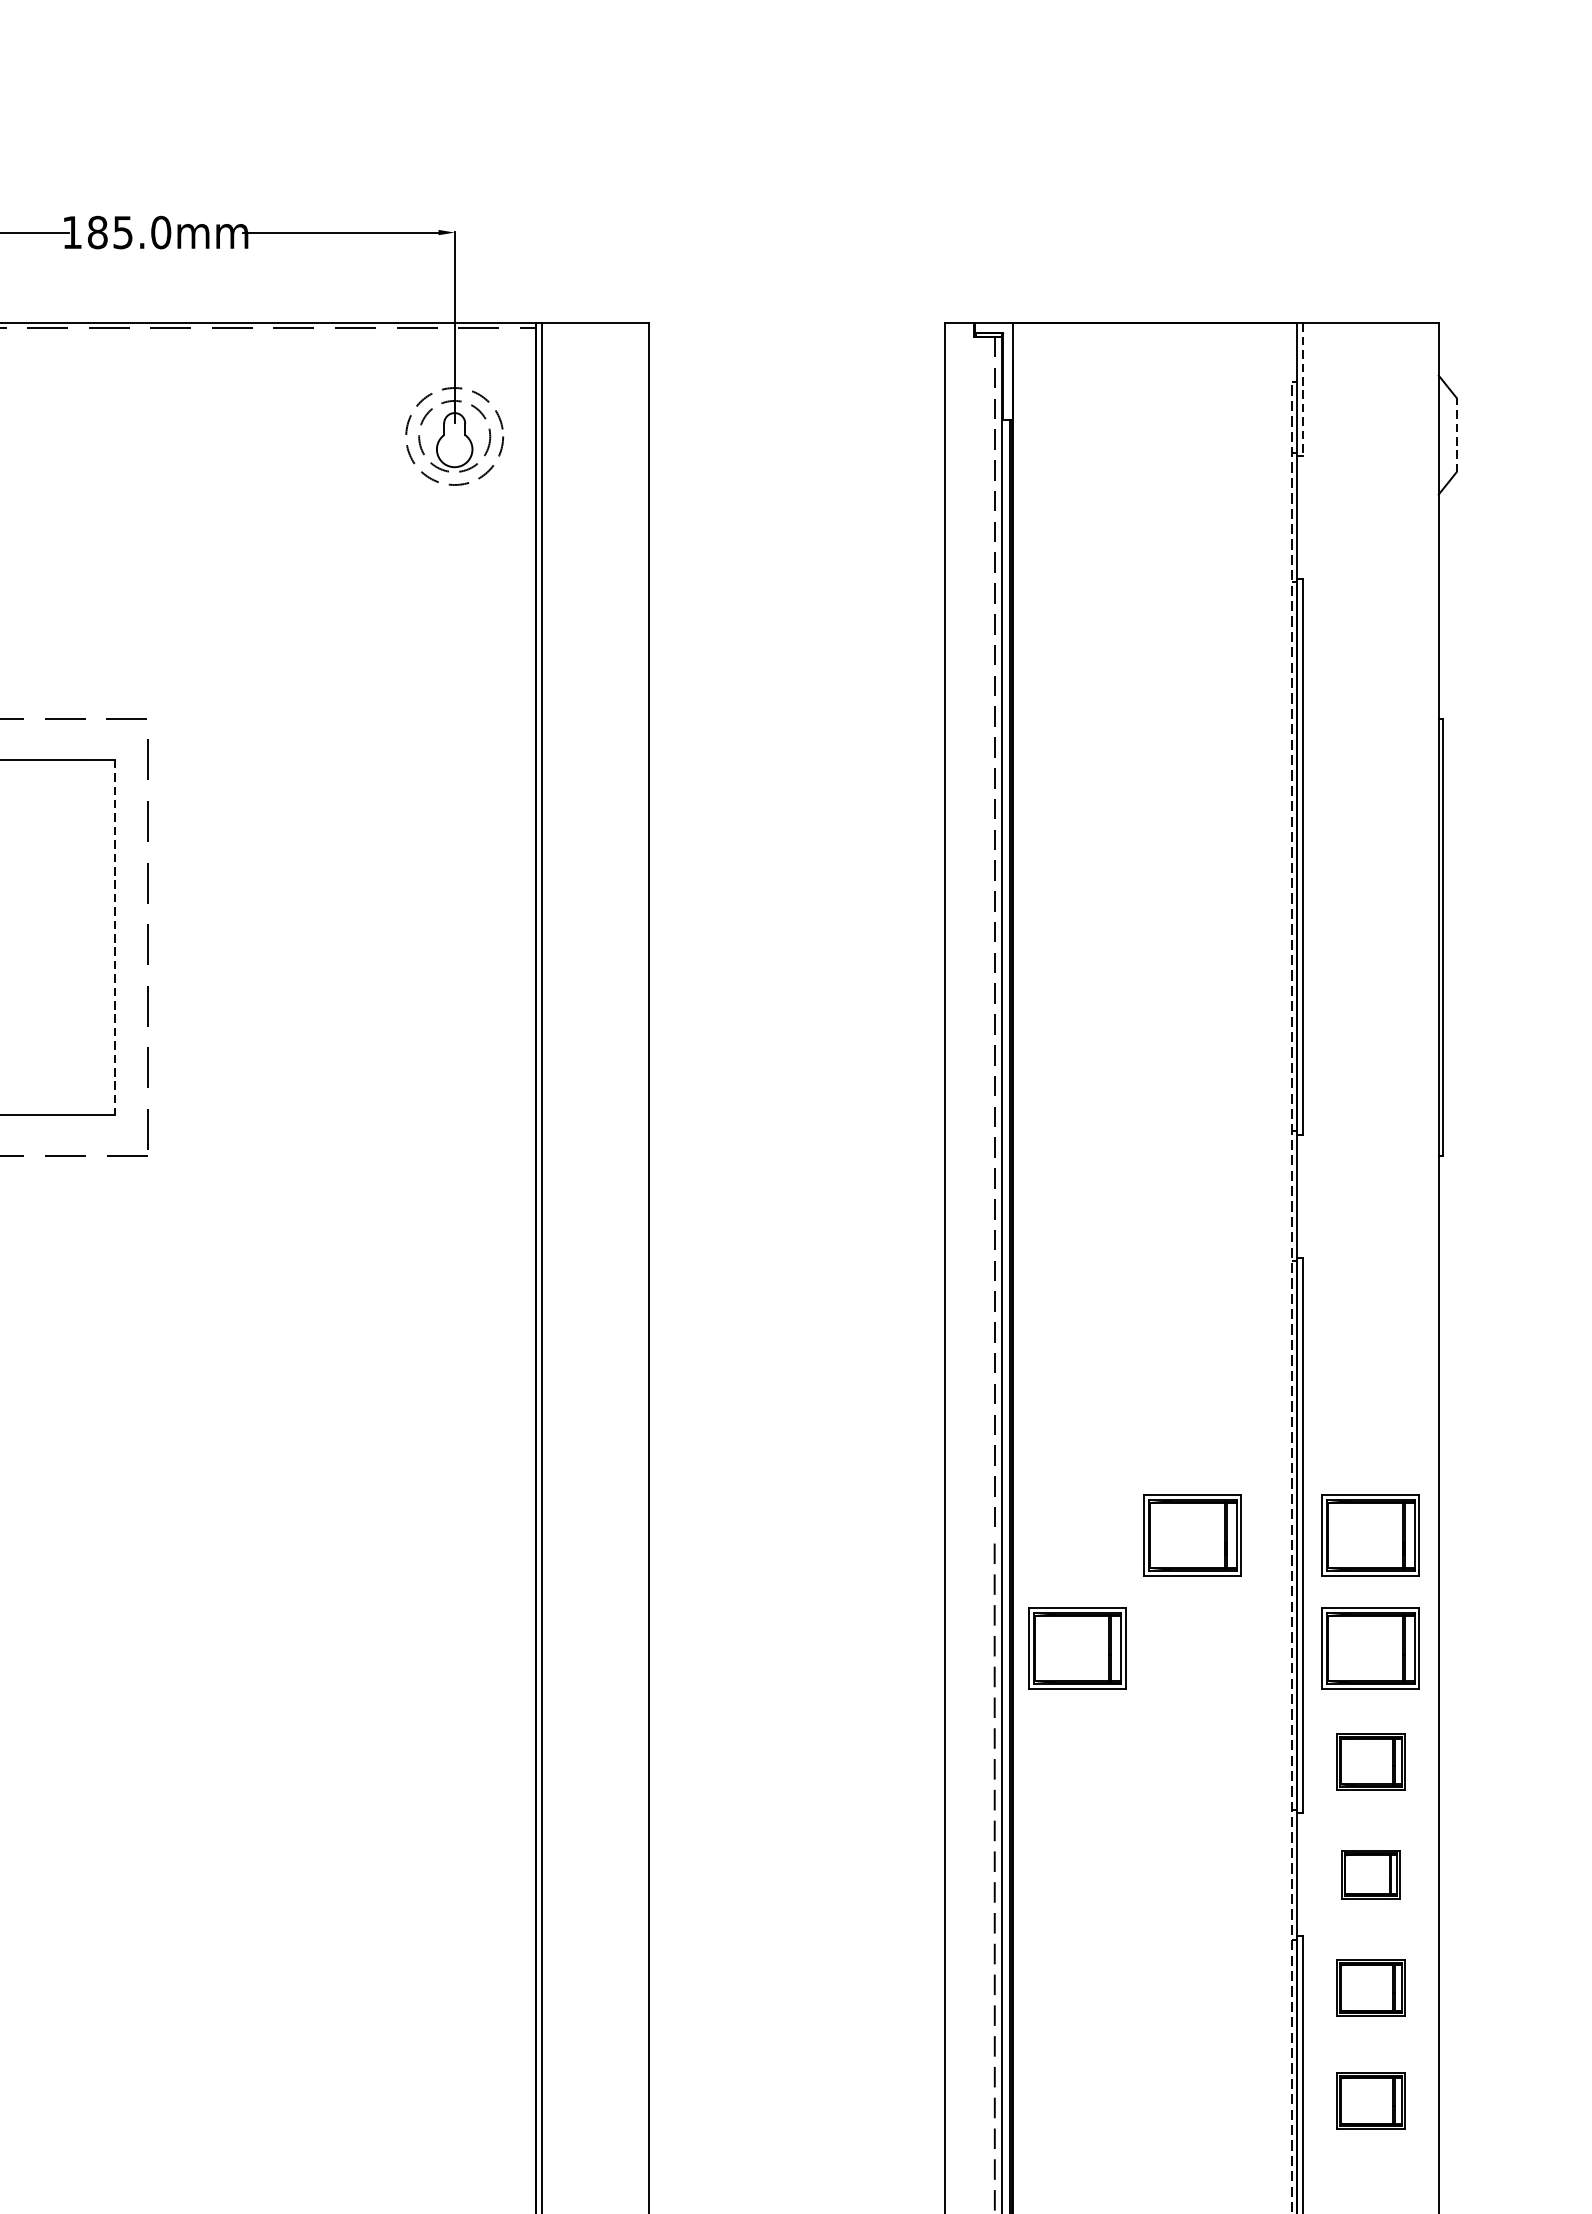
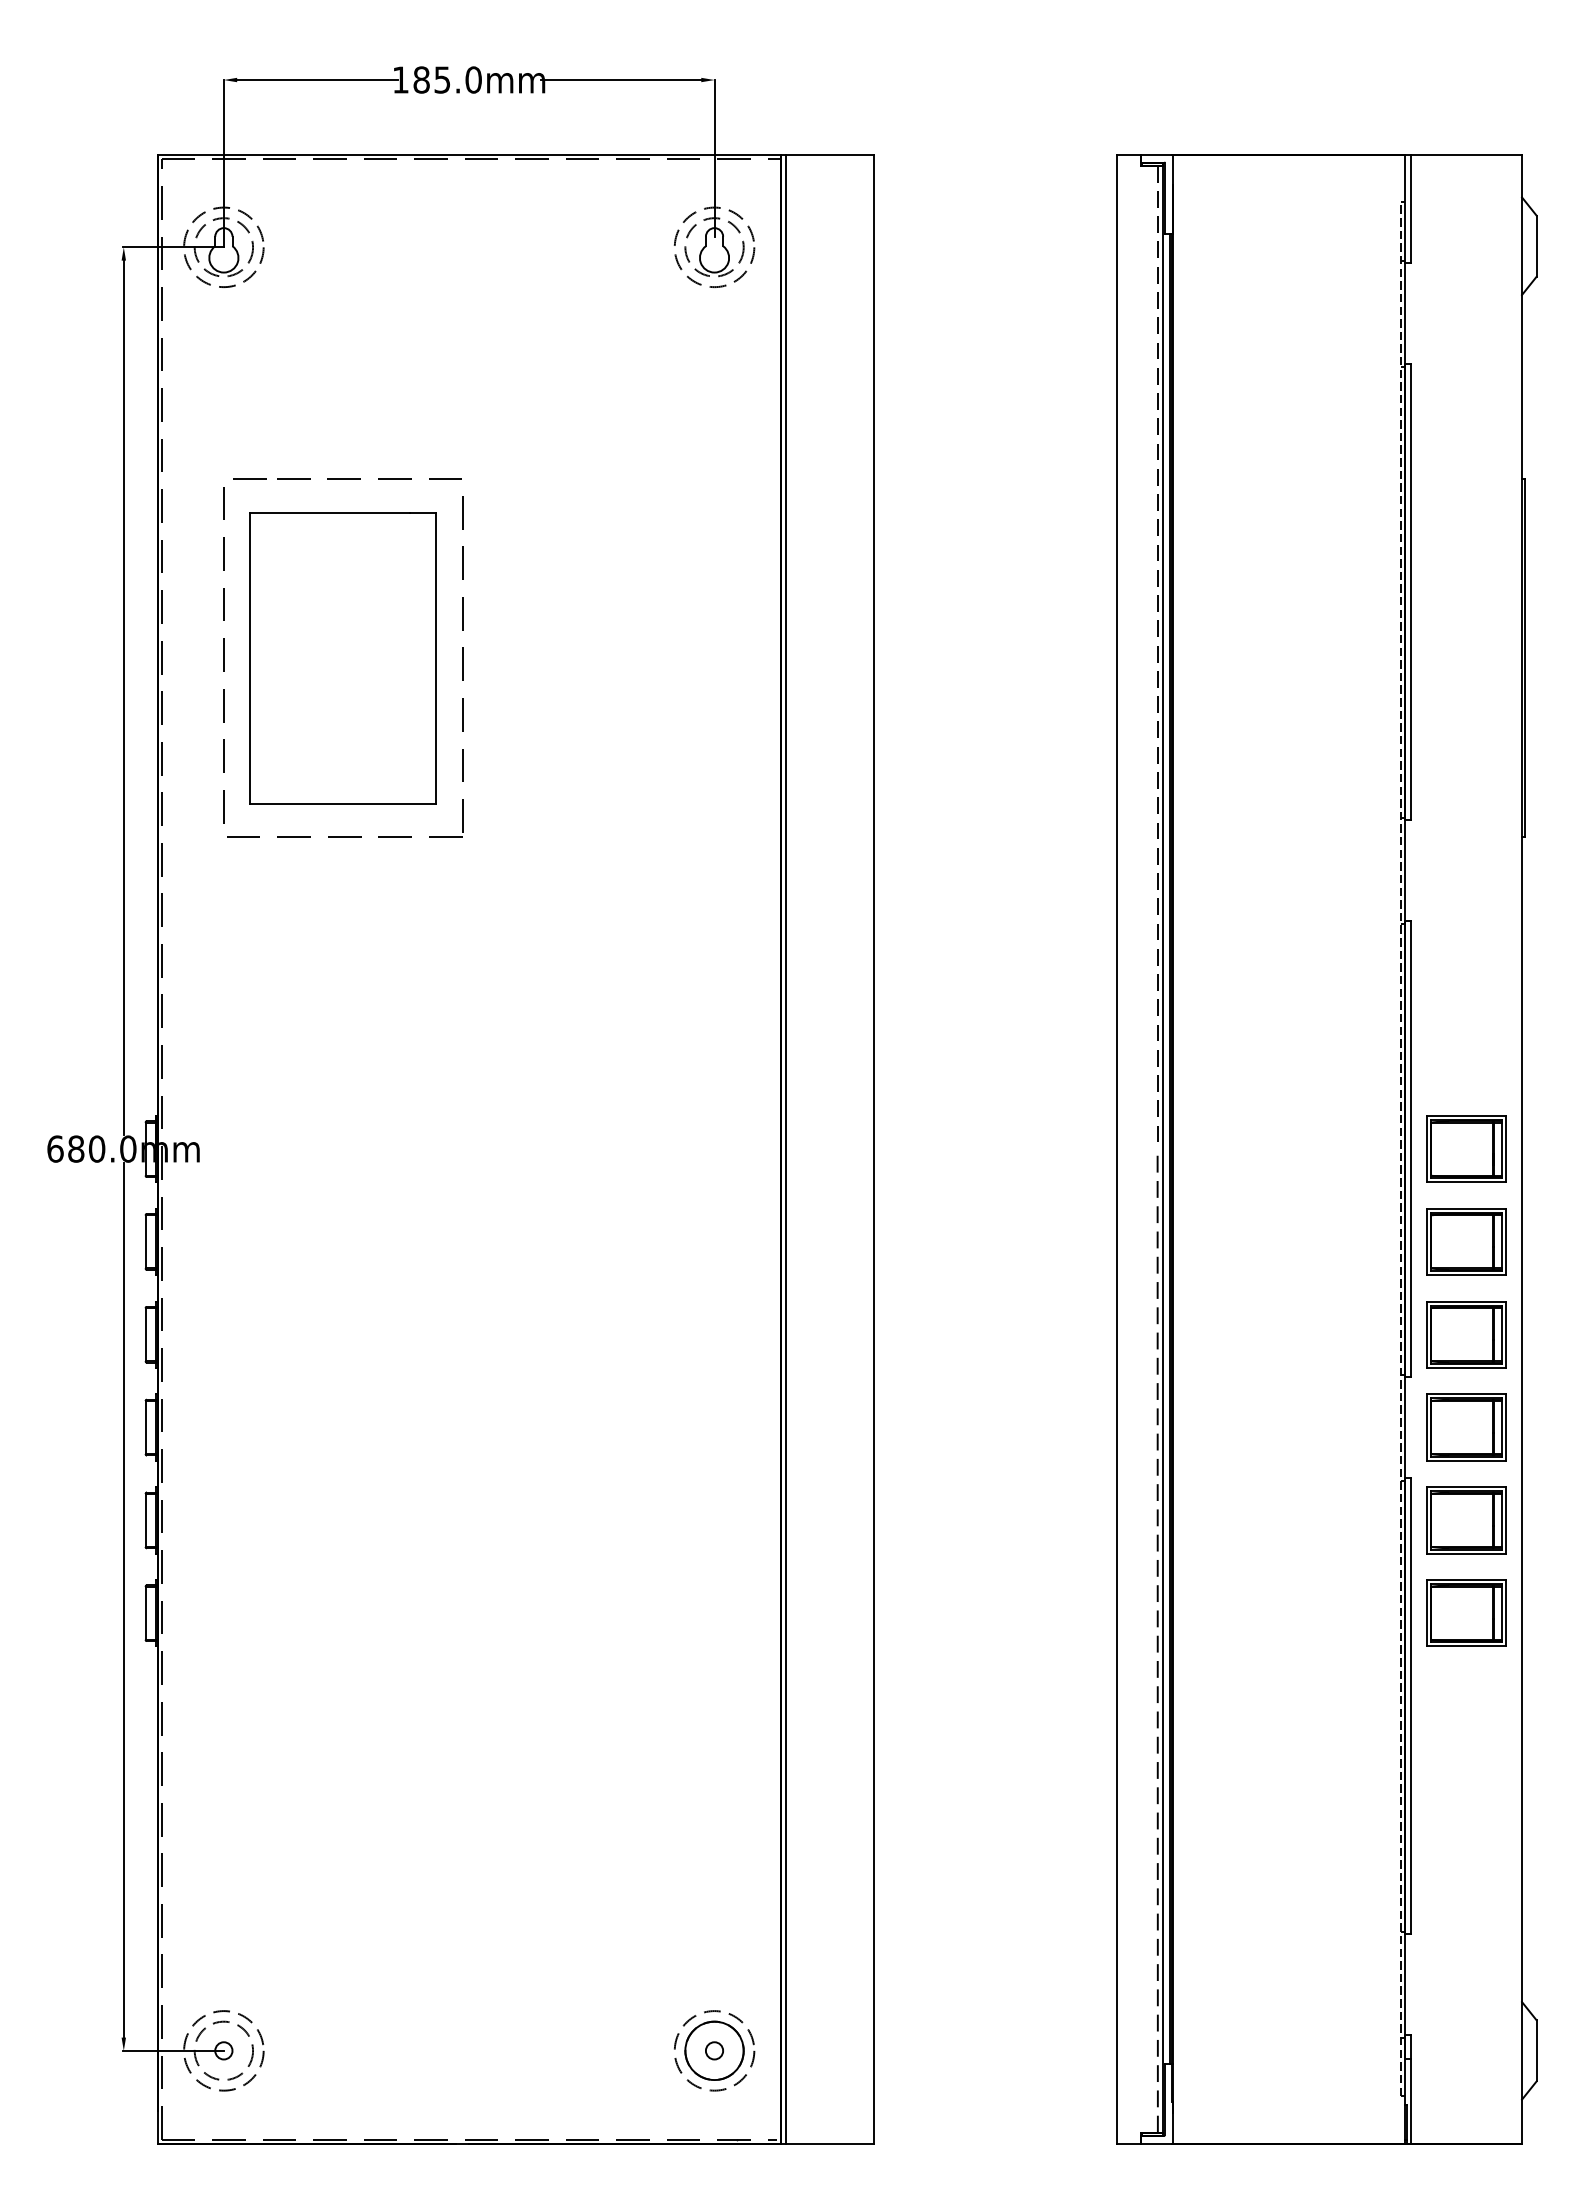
line: (1302, 390) -> (1410, 209), dashed -> solid
line: (1456, 435) -> (1536, 246), dashed -> solid
line: (115, 937) -> (436, 658), dashed -> solid
part: (1193, 1534) -> (1320, 1148), removed
part: (1077, 1648) -> (1225, 1241), removed
part: (1371, 1761) -> (1466, 1334), size x1.43
part: (1371, 1874) -> (1466, 1427), size x1.67
part: (1371, 1988) -> (1466, 1520), size x1.43
part: (1371, 2100) -> (1466, 1612), size x1.43

